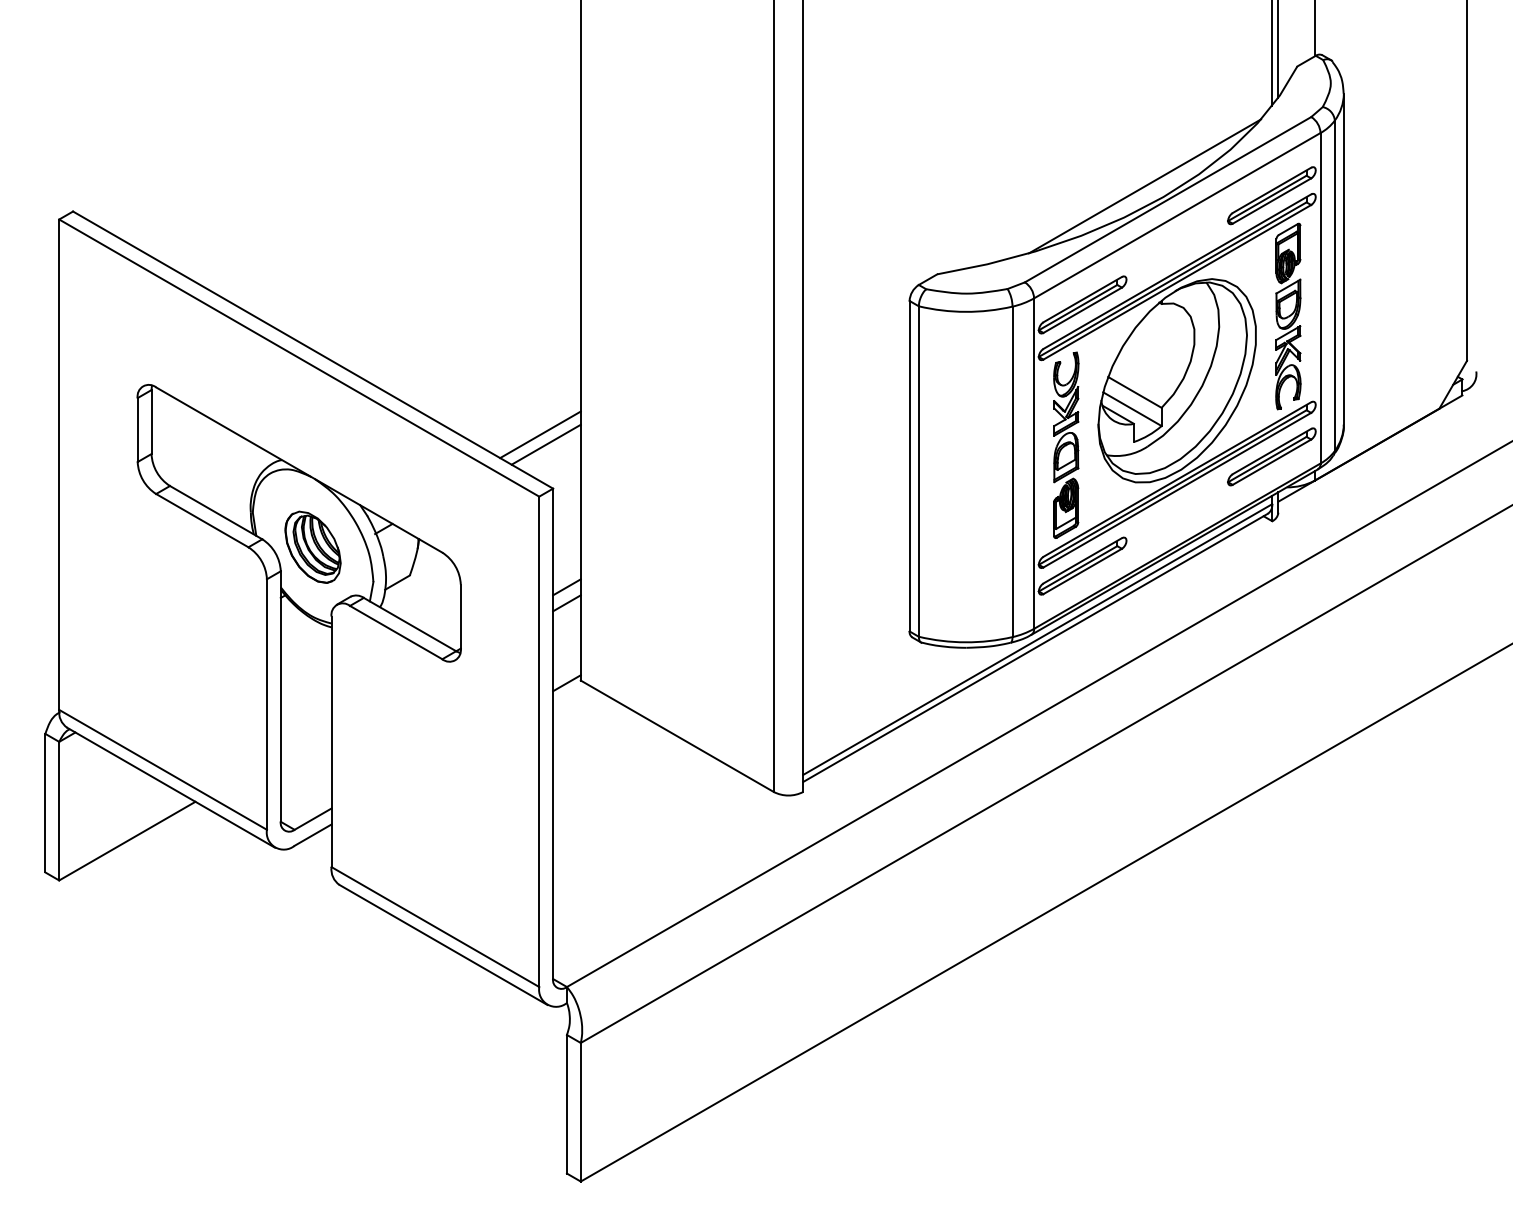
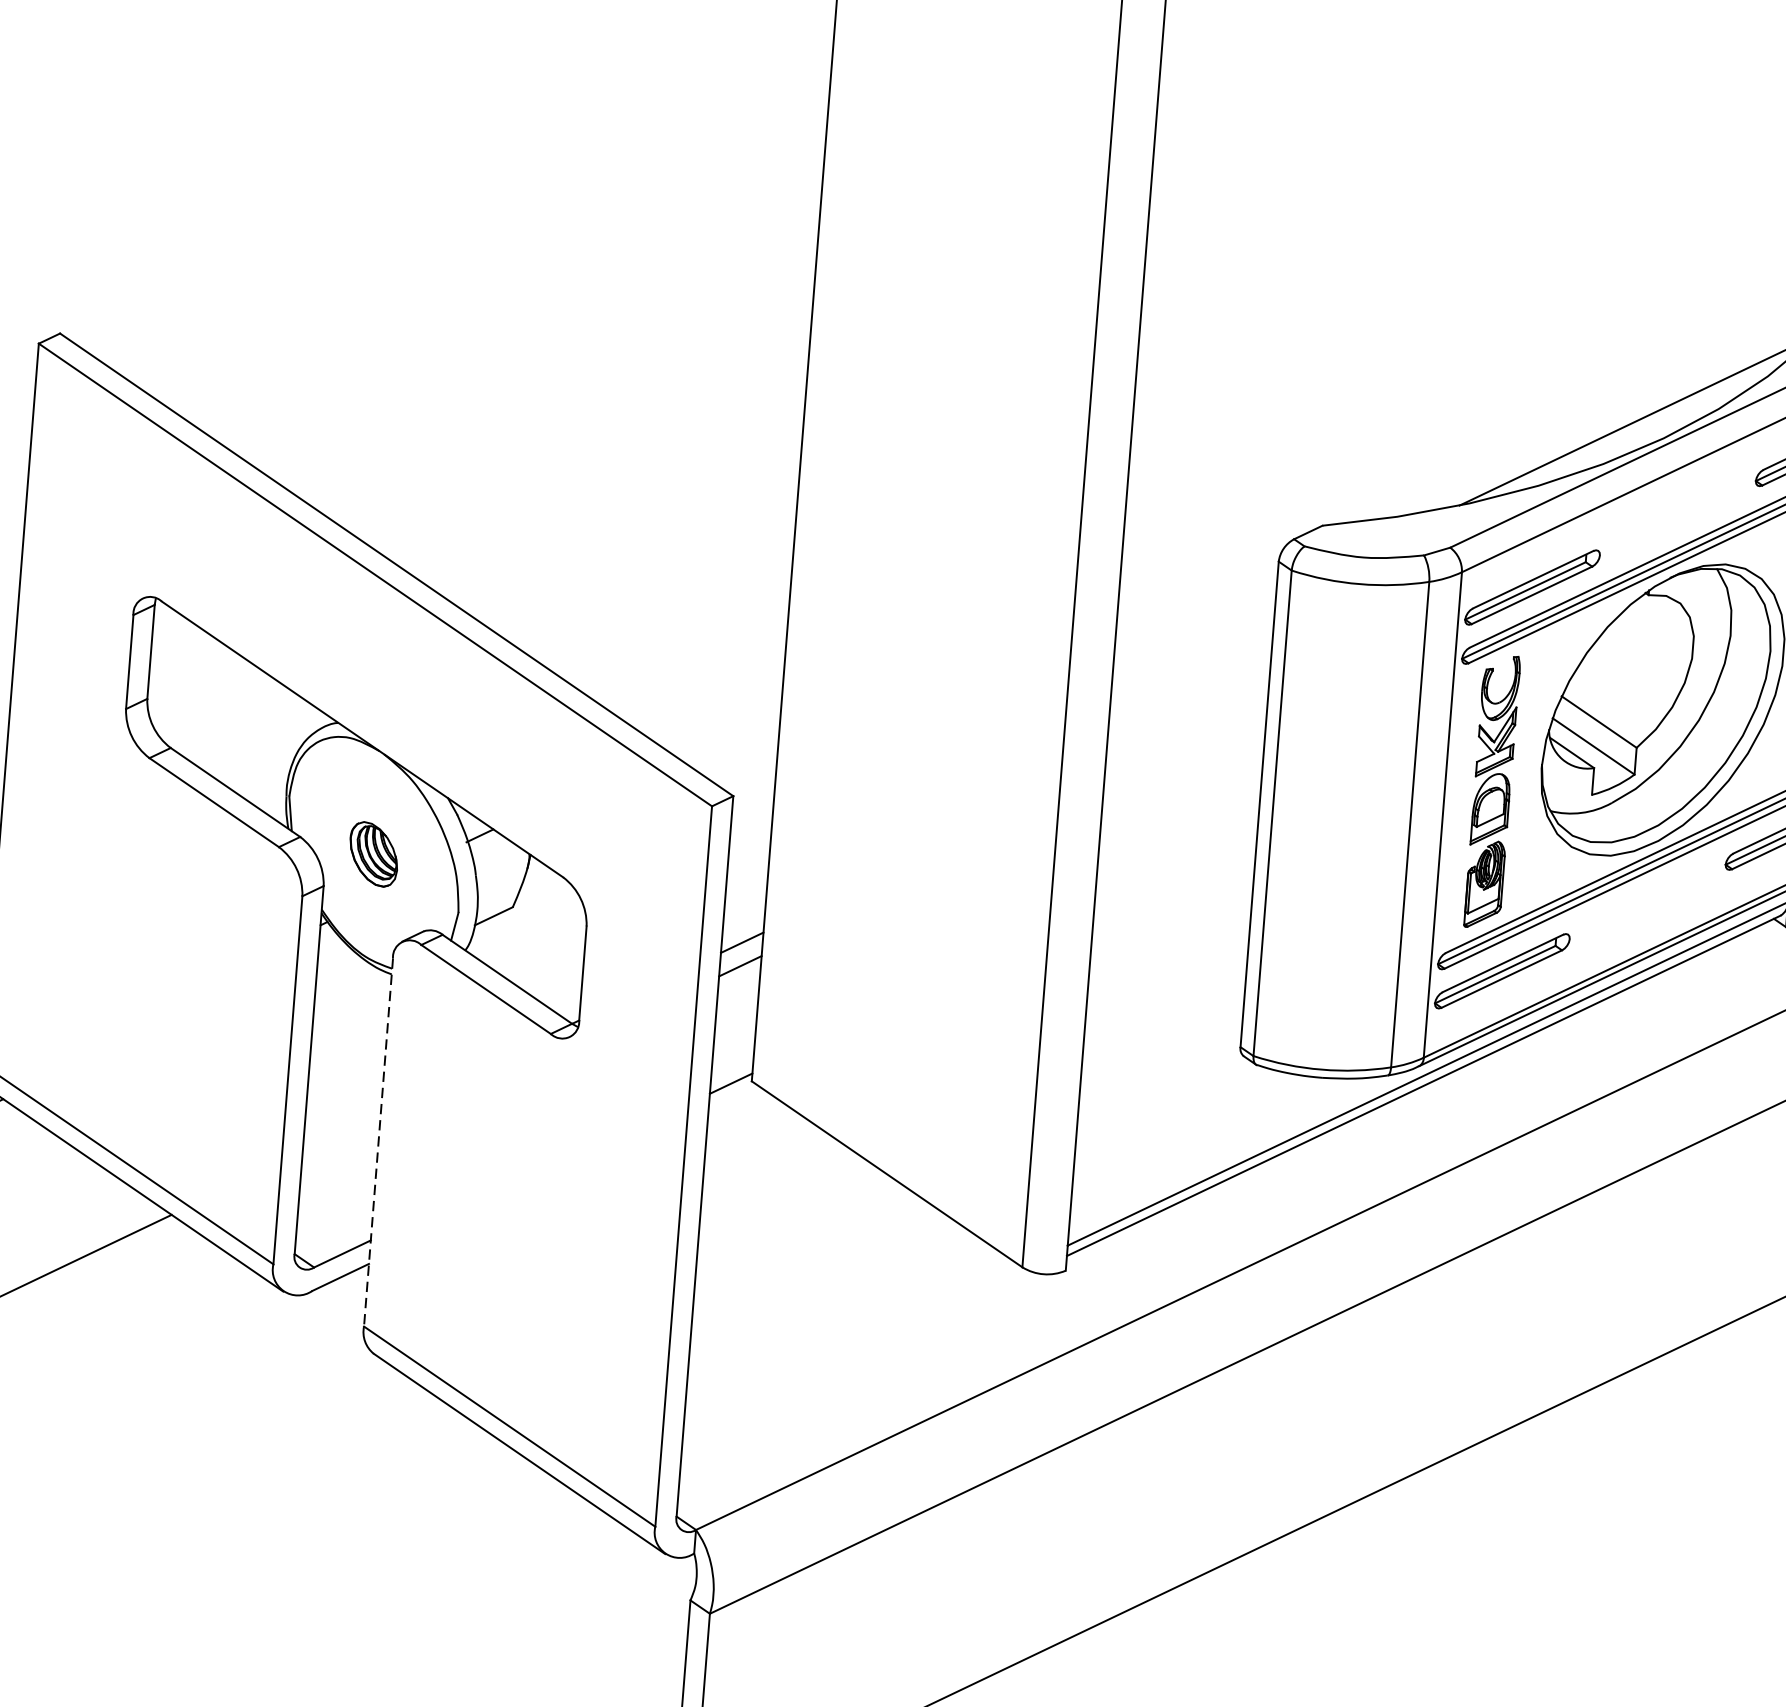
line: (540, 434) -> (721, 715), removed
line: (545, 444) -> (727, 730), removed
part: (312, 546) -> (373, 853), size x0.6
line: (331, 742) -> (378, 1143), solid -> dashed

